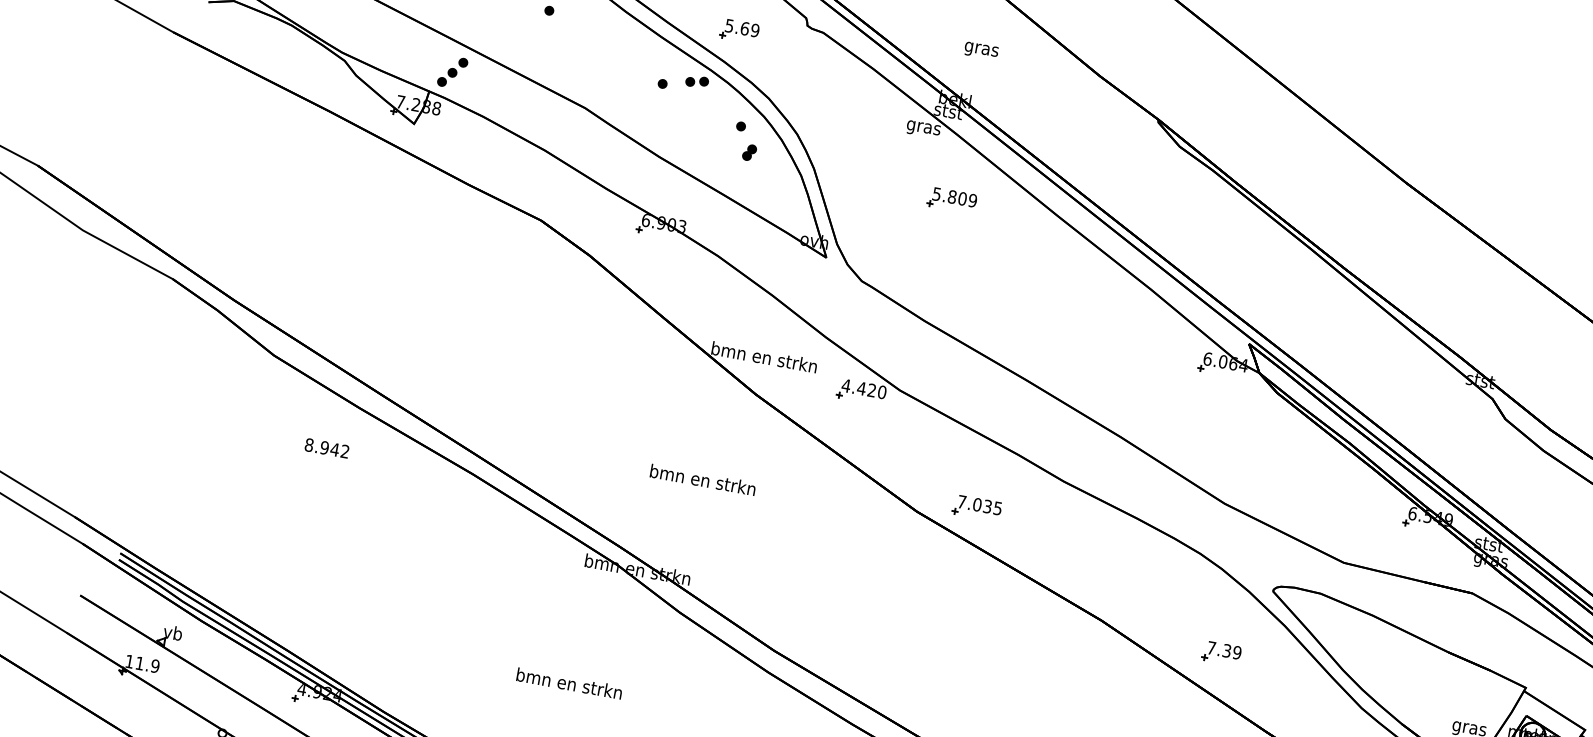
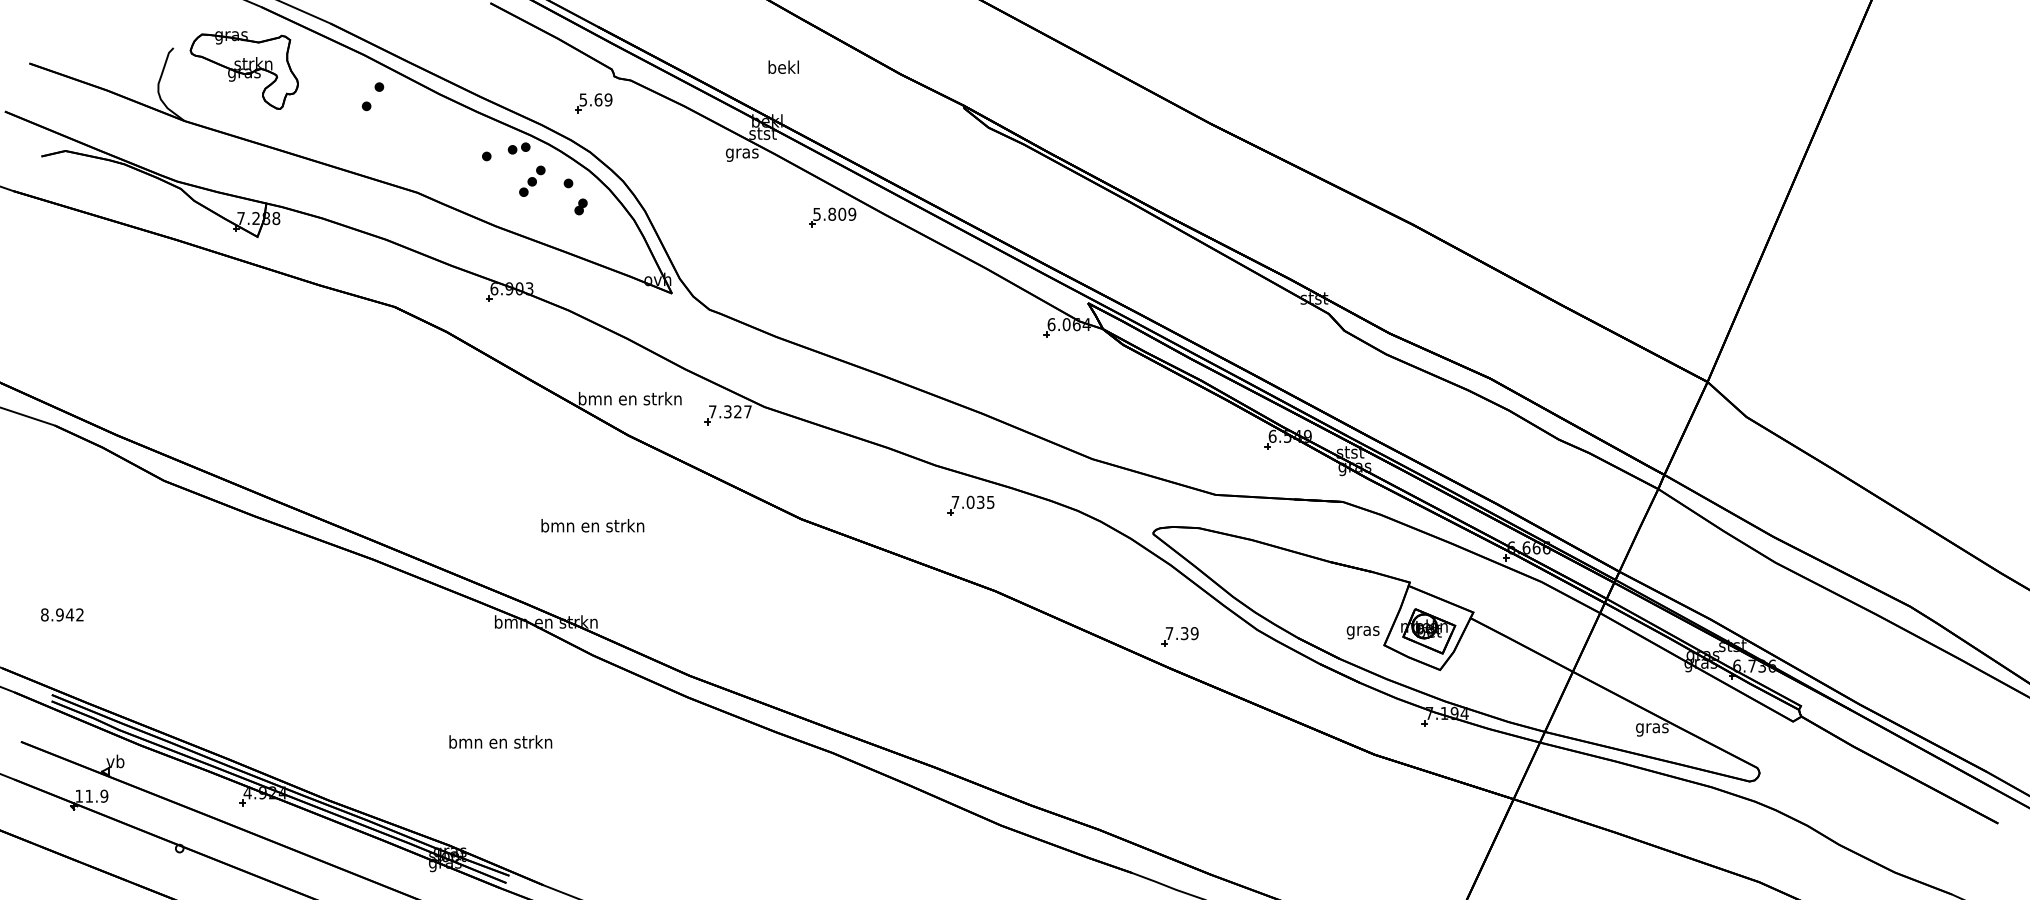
part: (739, 31) -> (593, 103), moved
text: (981, 48) -> (783, 68), gras -> bekl
part: (453, 71) -> (532, 180), moved
part: (952, 200) -> (832, 217), moved
text: (863, 388) -> (729, 411), 4.420 -> 7.327
text: (327, 447) -> (62, 614), moved
part: (976, 507) -> (970, 505), moved
part: (1221, 652) -> (1179, 636), moved

